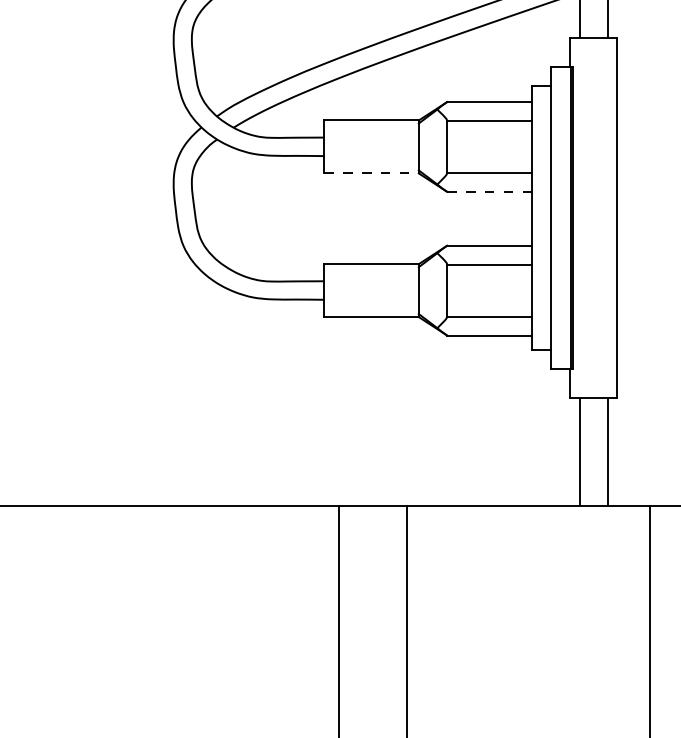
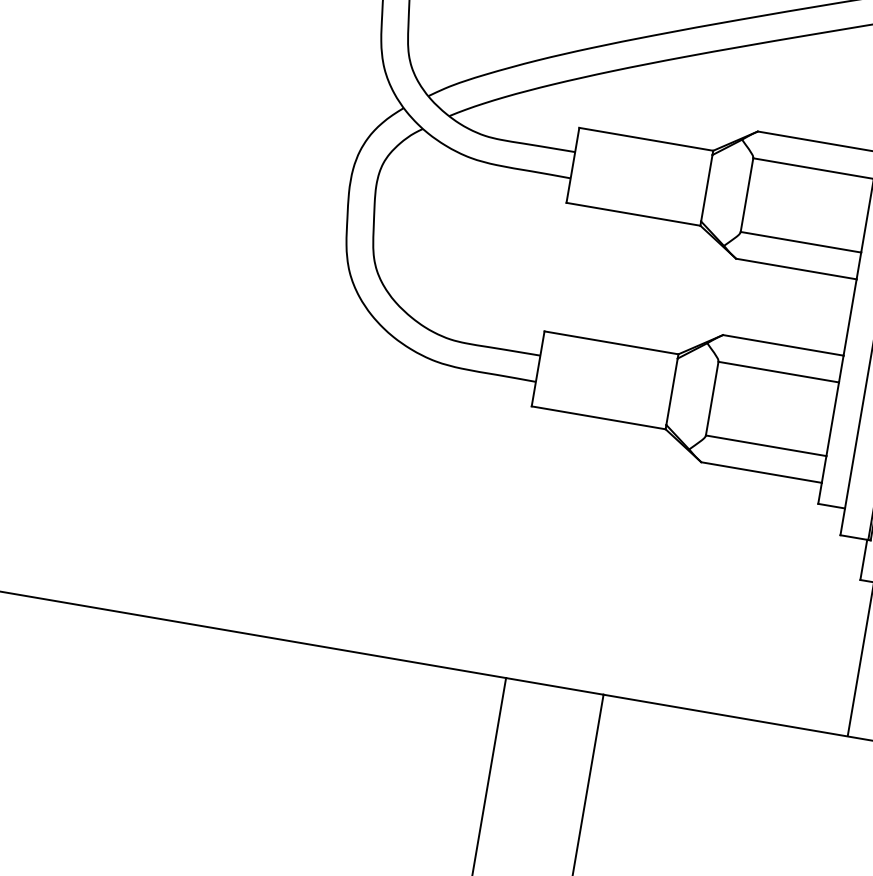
line: (372, 173) -> (634, 214), dashed -> solid
line: (489, 191) -> (796, 268), dashed -> solid

